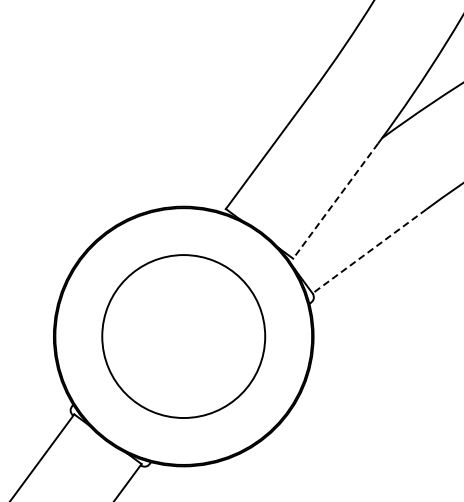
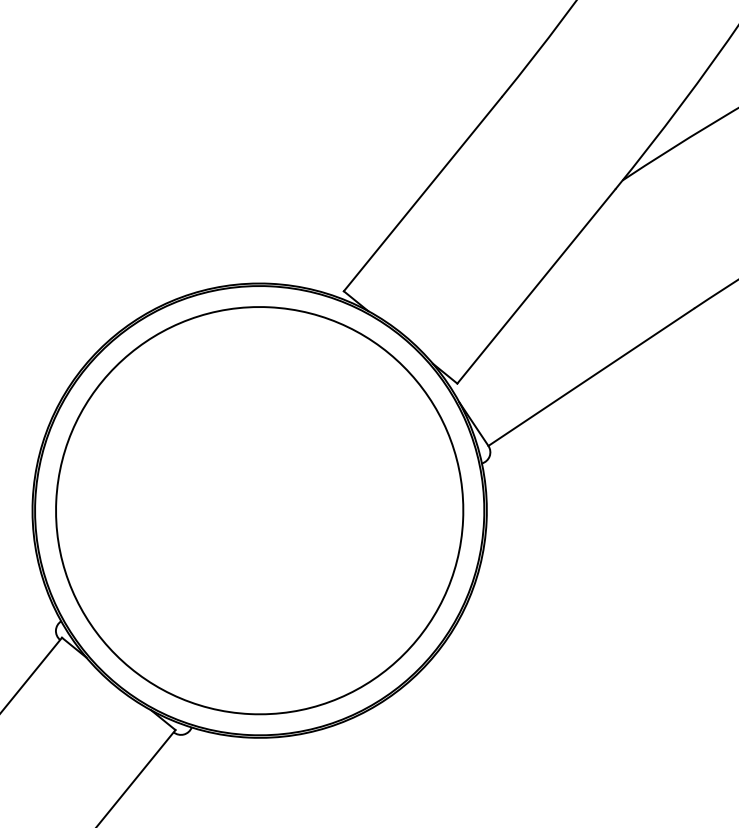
line: (335, 201) -> (536, 287), dashed -> solid
line: (369, 251) -> (591, 377), dashed -> solid
circle: (183, 336) -> (259, 510), size x1.43

